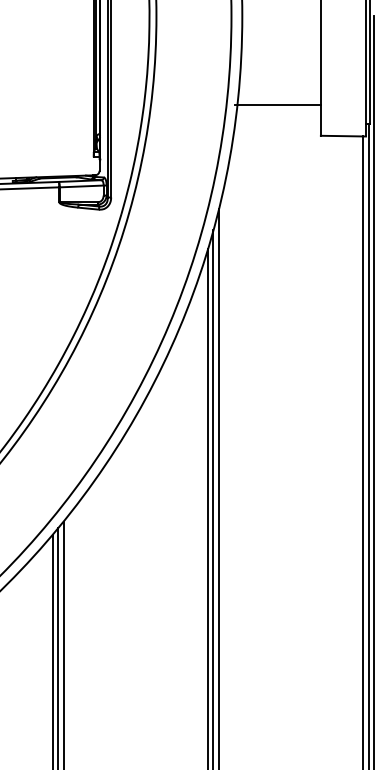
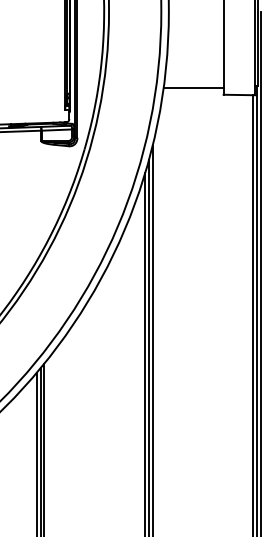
line: (277, 105) -> (193, 88), moved

